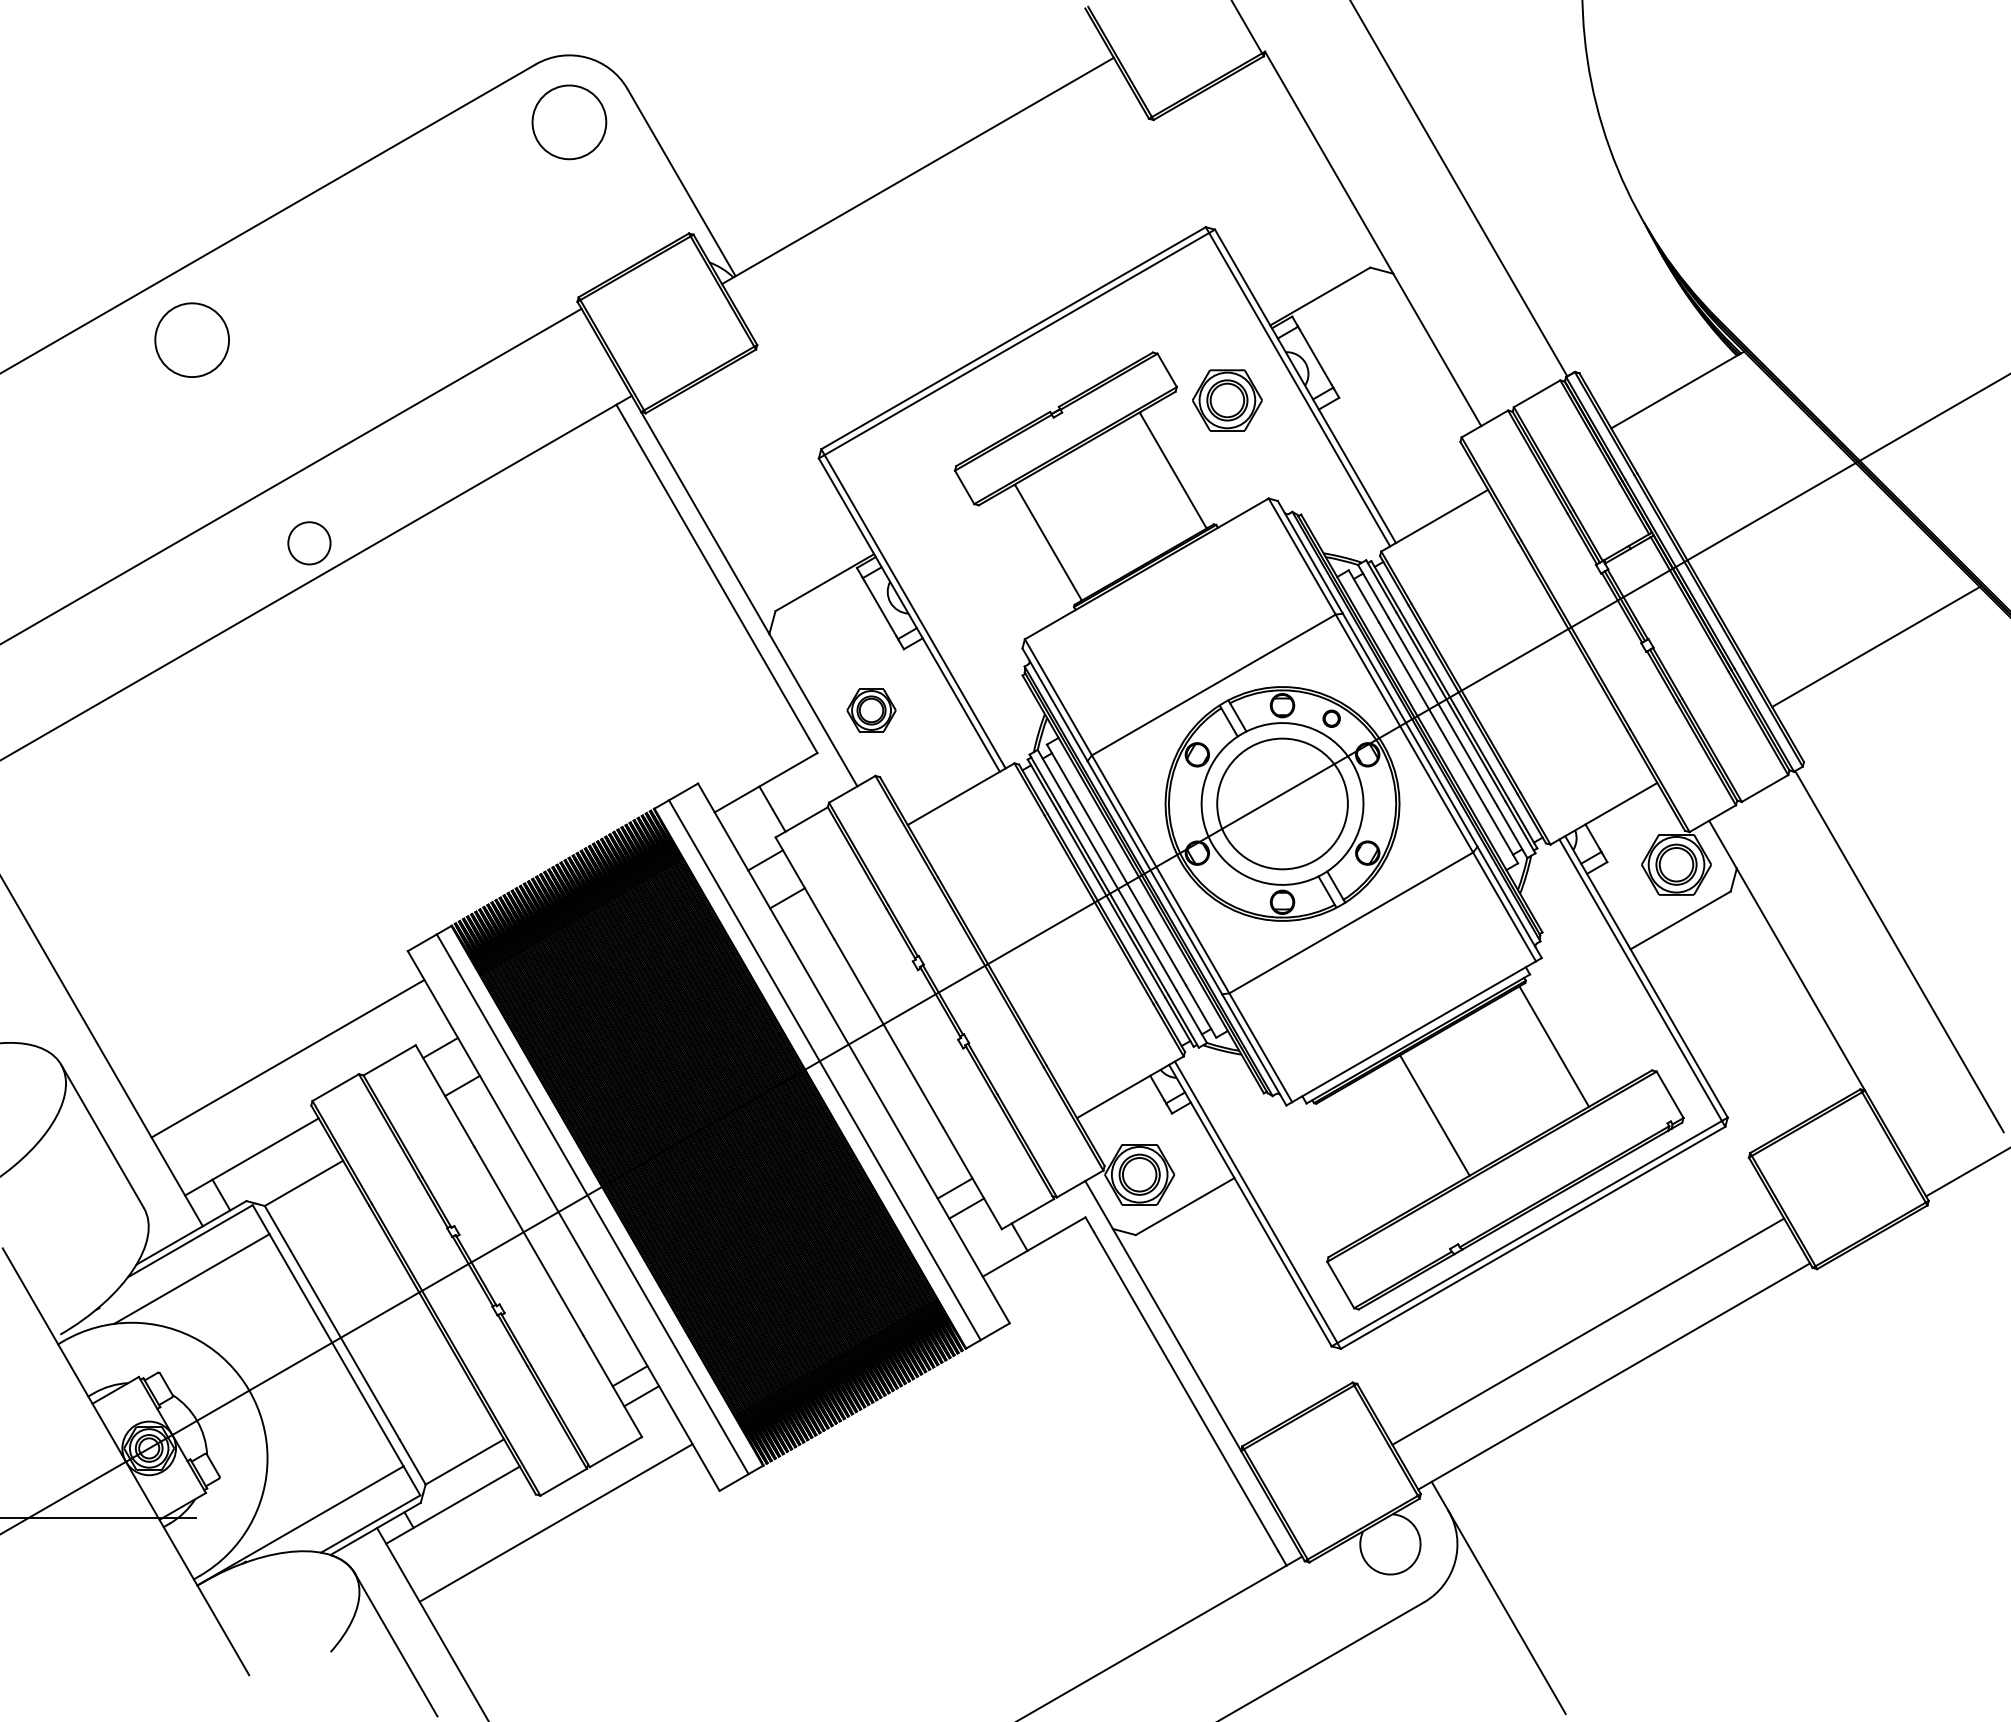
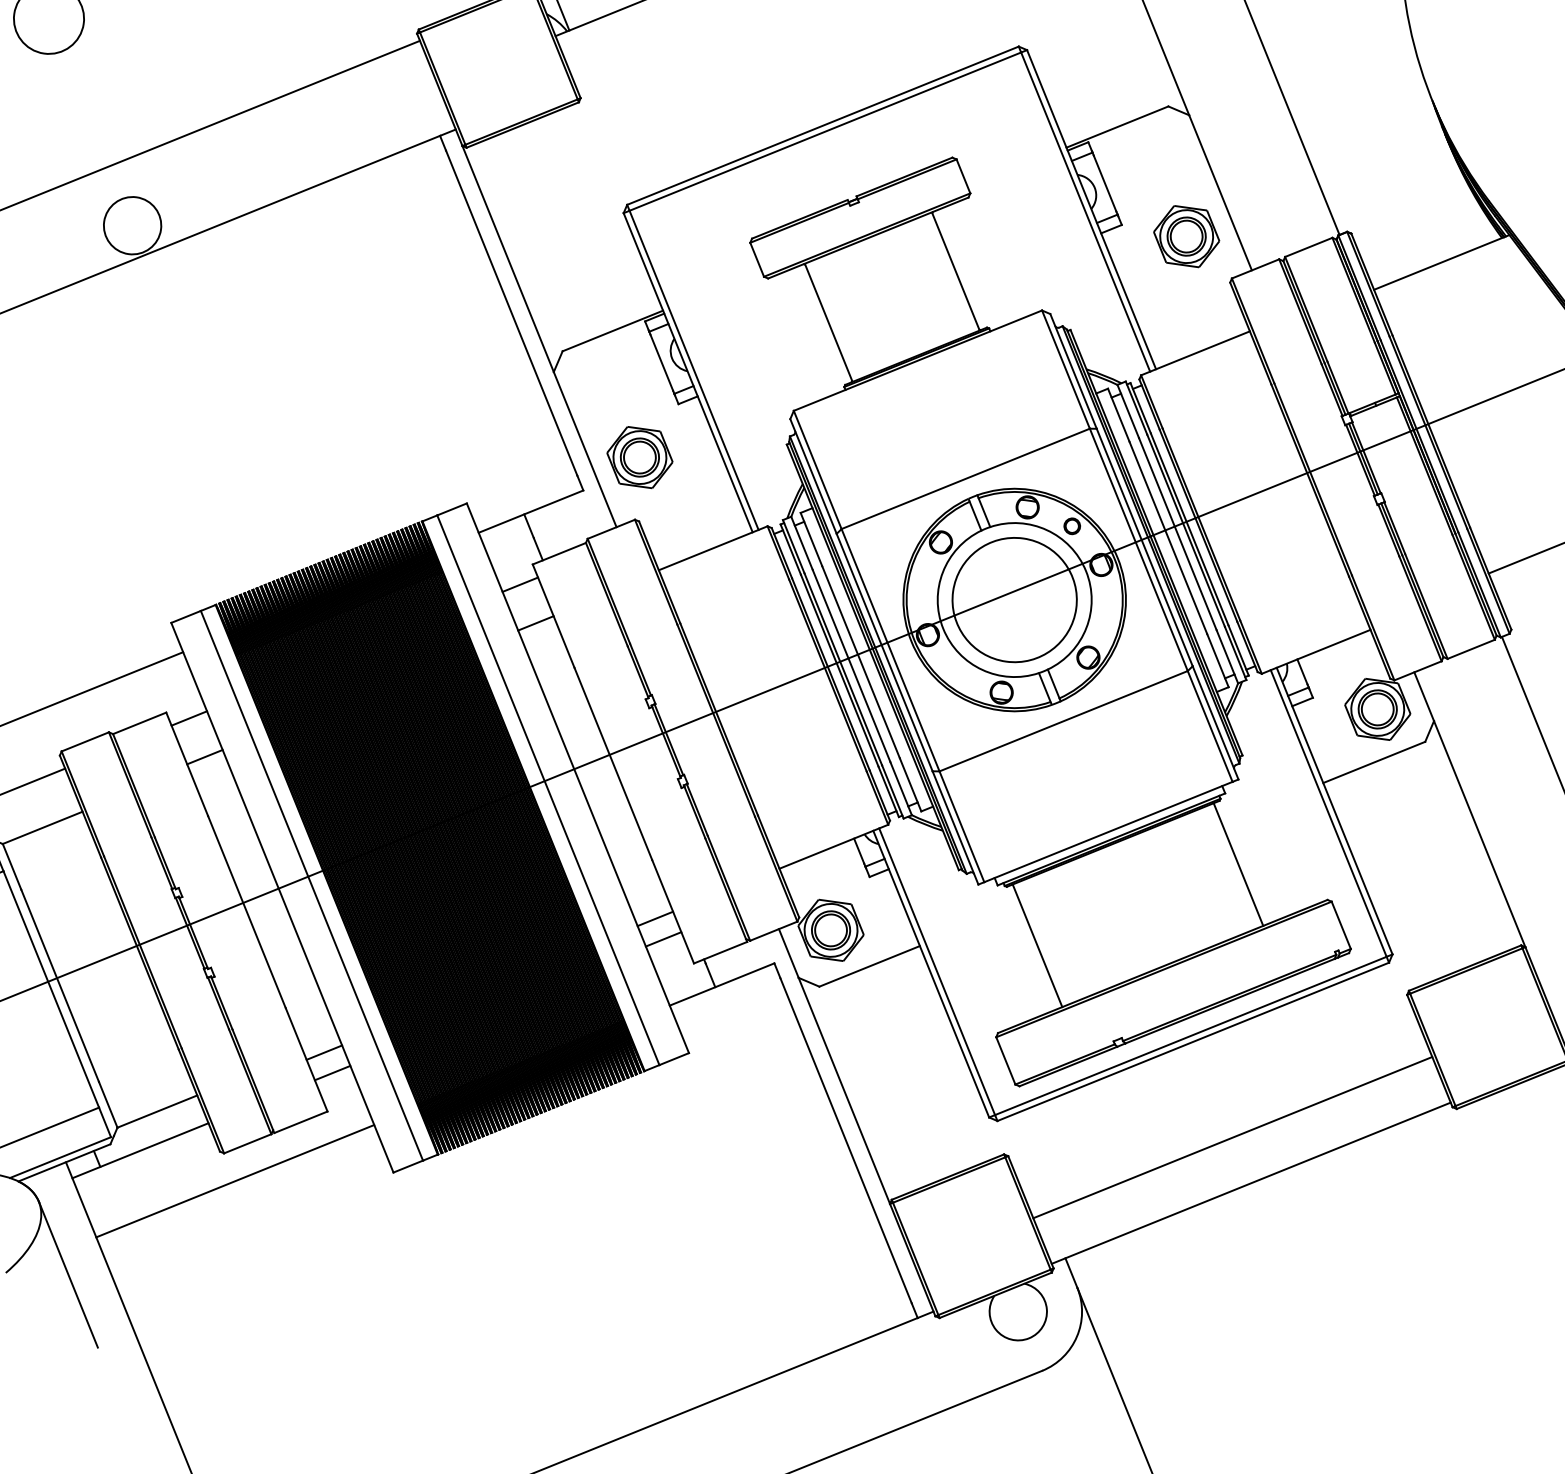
part: (1227, 400) -> (1186, 236), moved
circle: (309, 543) -> (132, 225), size x1.43
part: (871, 710) -> (639, 457), size x1.43
line: (1434, 1115) -> (1037, 945), moved

